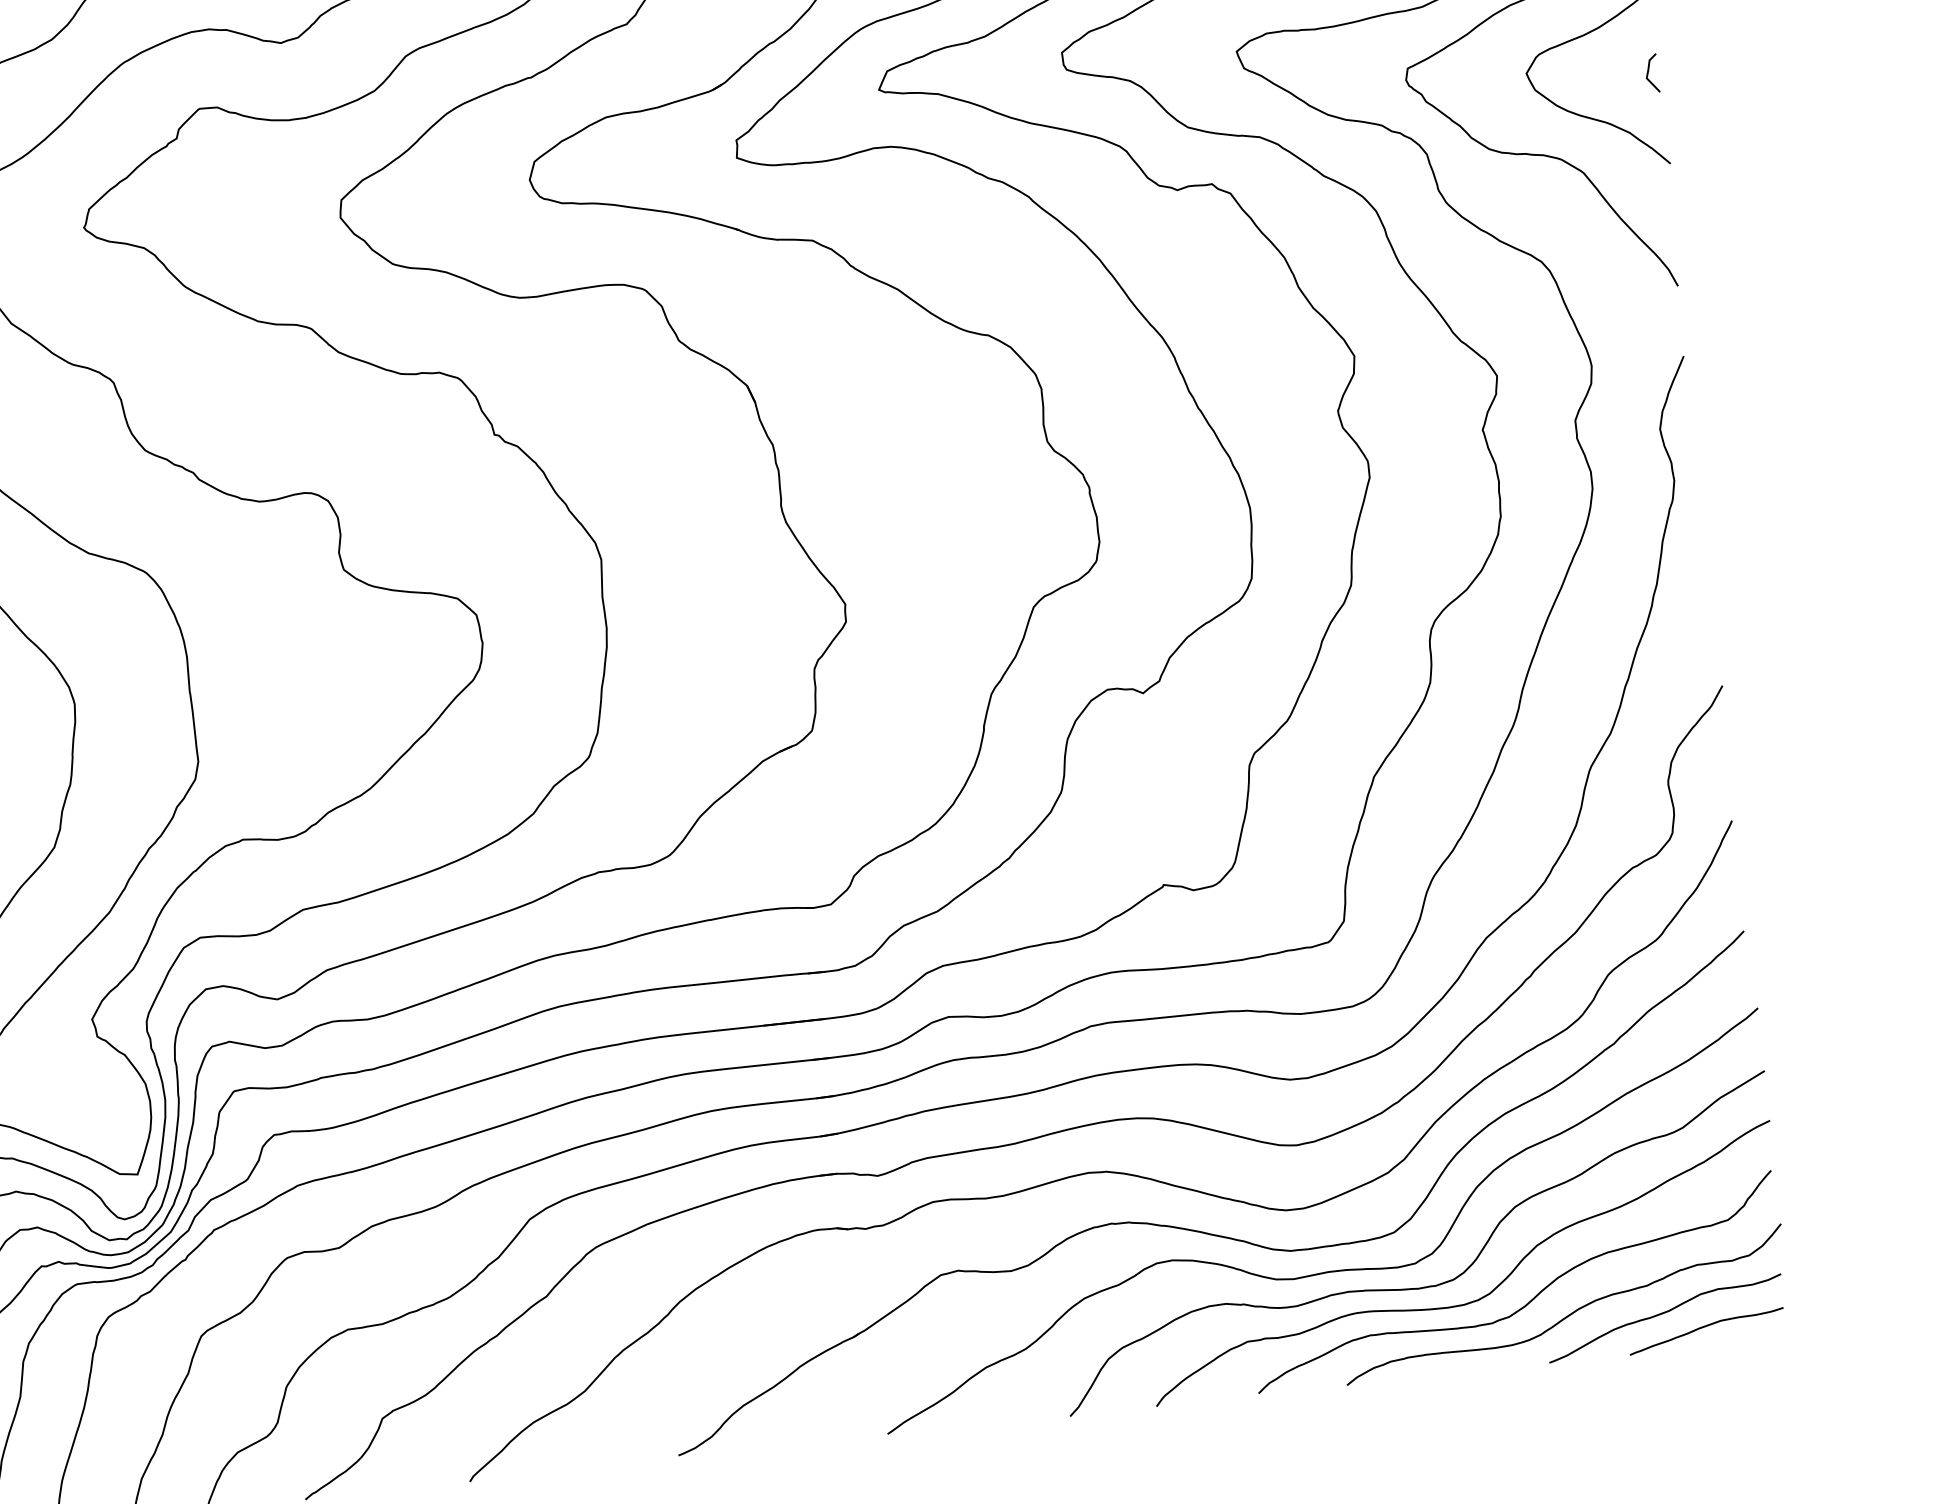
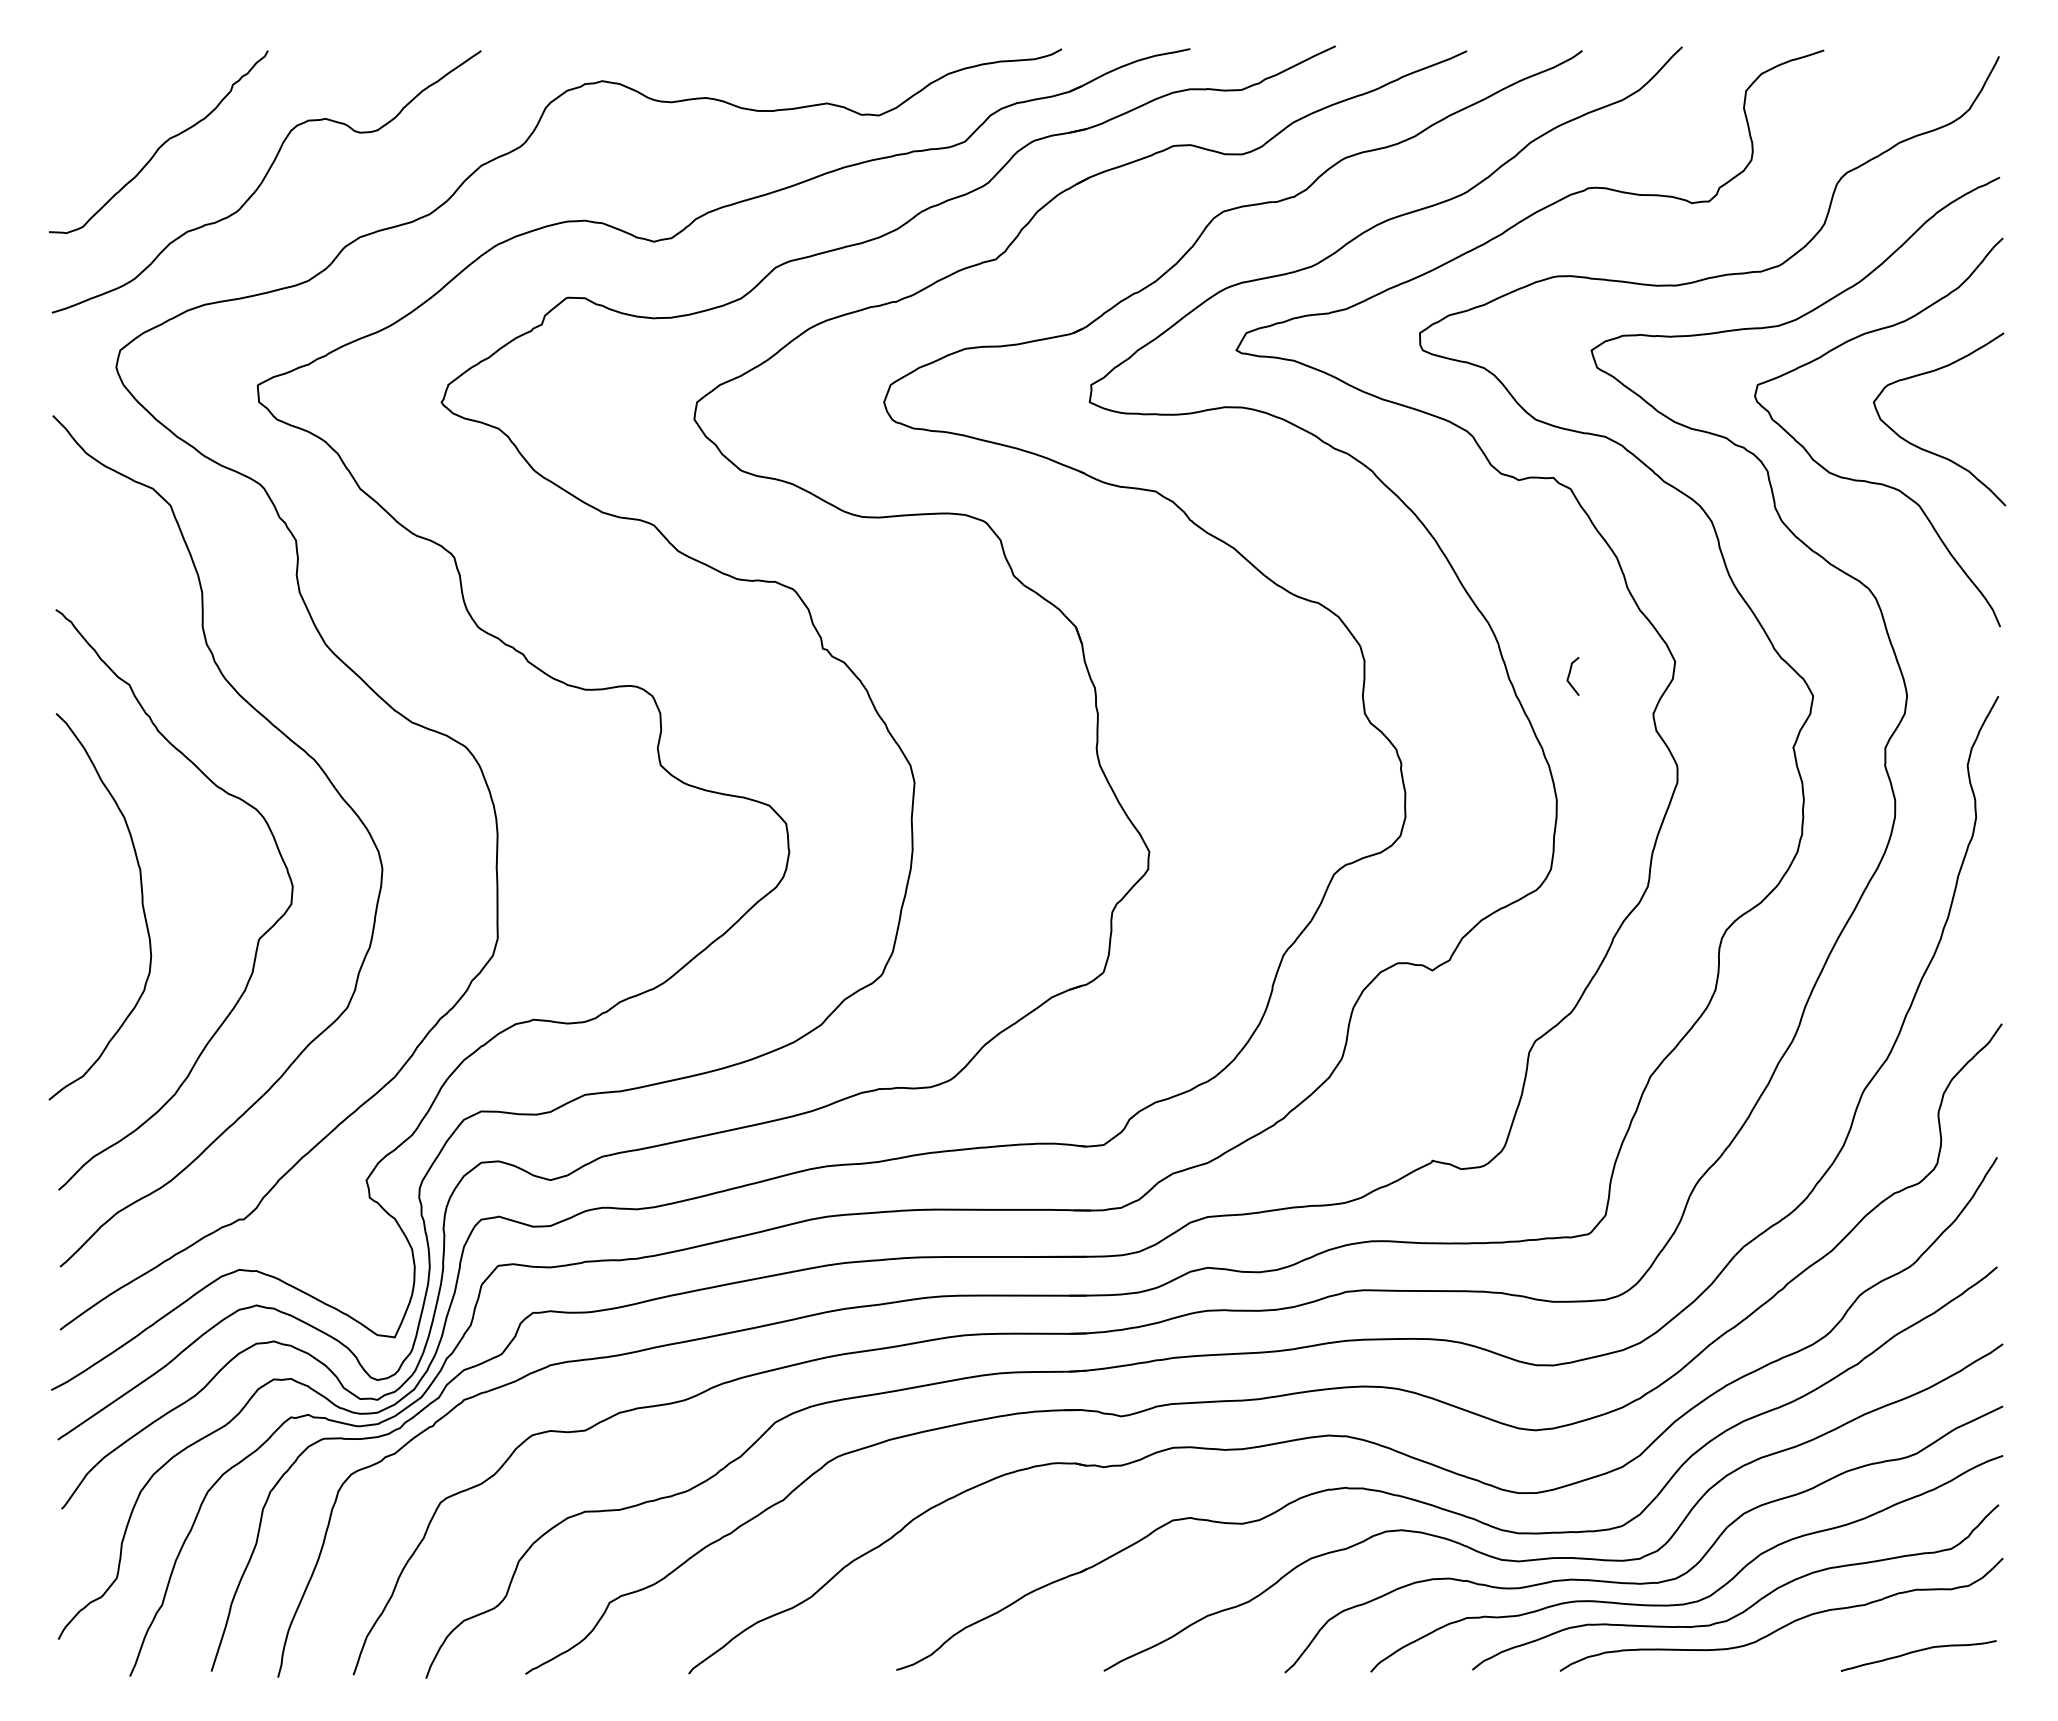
line: (1649, 71) -> (1570, 674), moved
curve: (1663, 1314) -> (1878, 1634), removed

